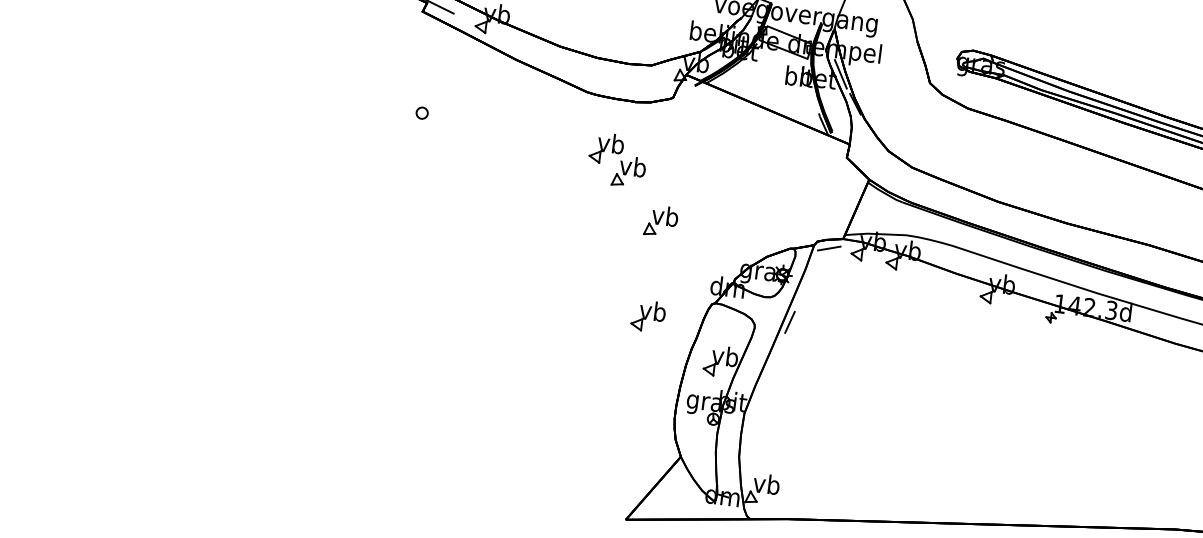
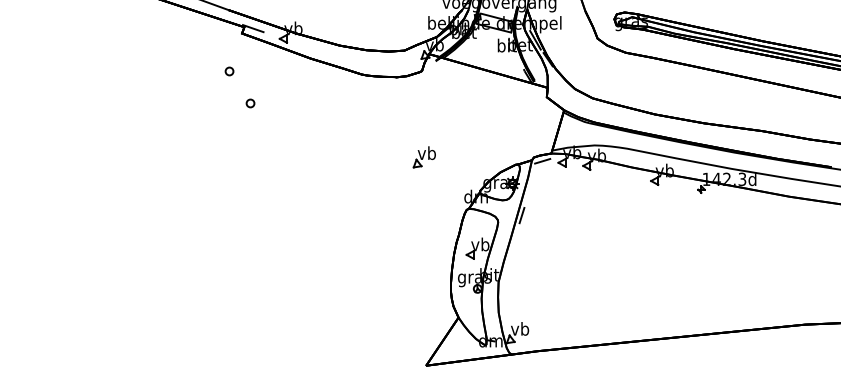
part: (397, 63) -> (229, 71), added
part: (616, 160) -> (388, 119), removed
part: (647, 315) -> (423, 223), removed

